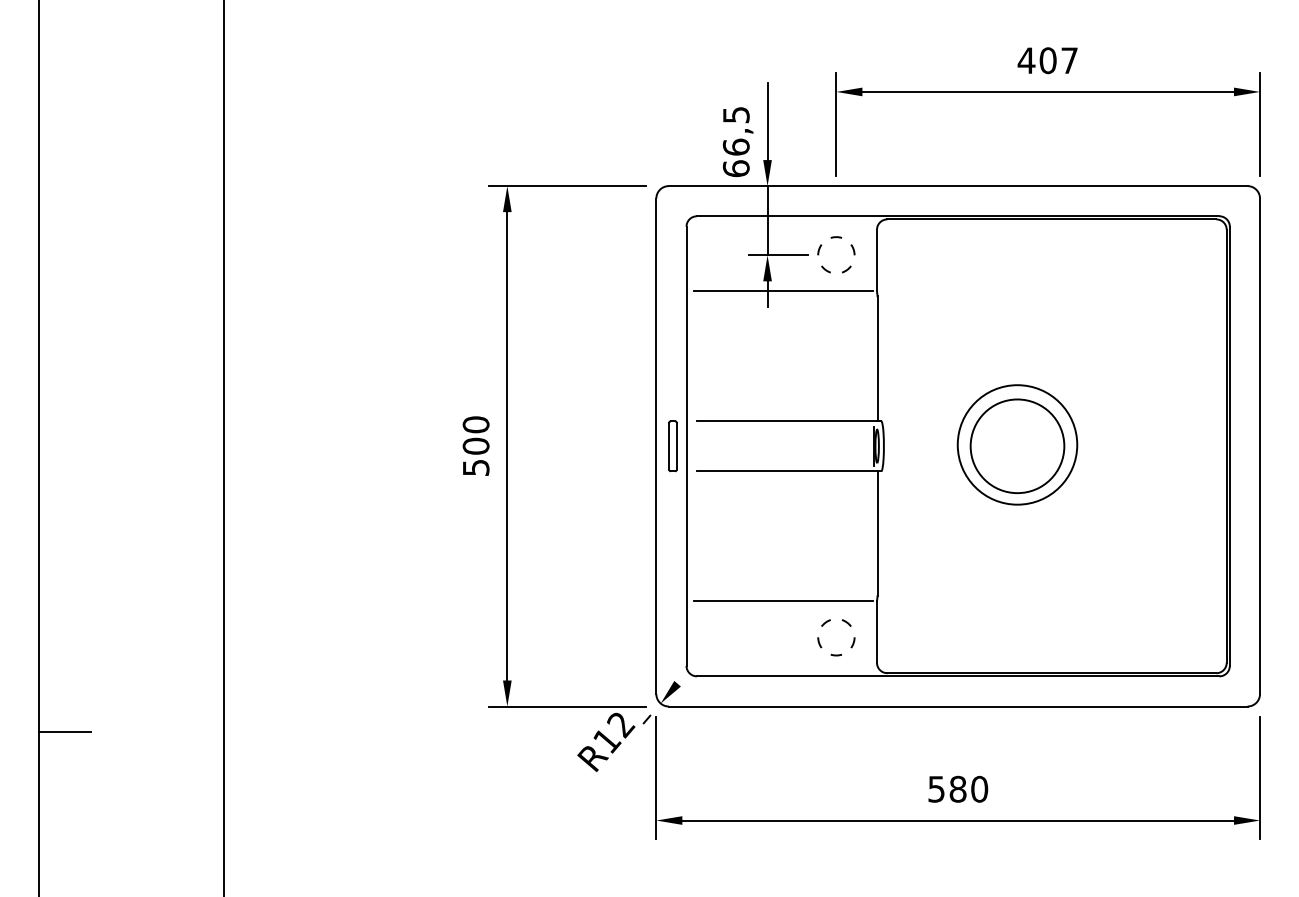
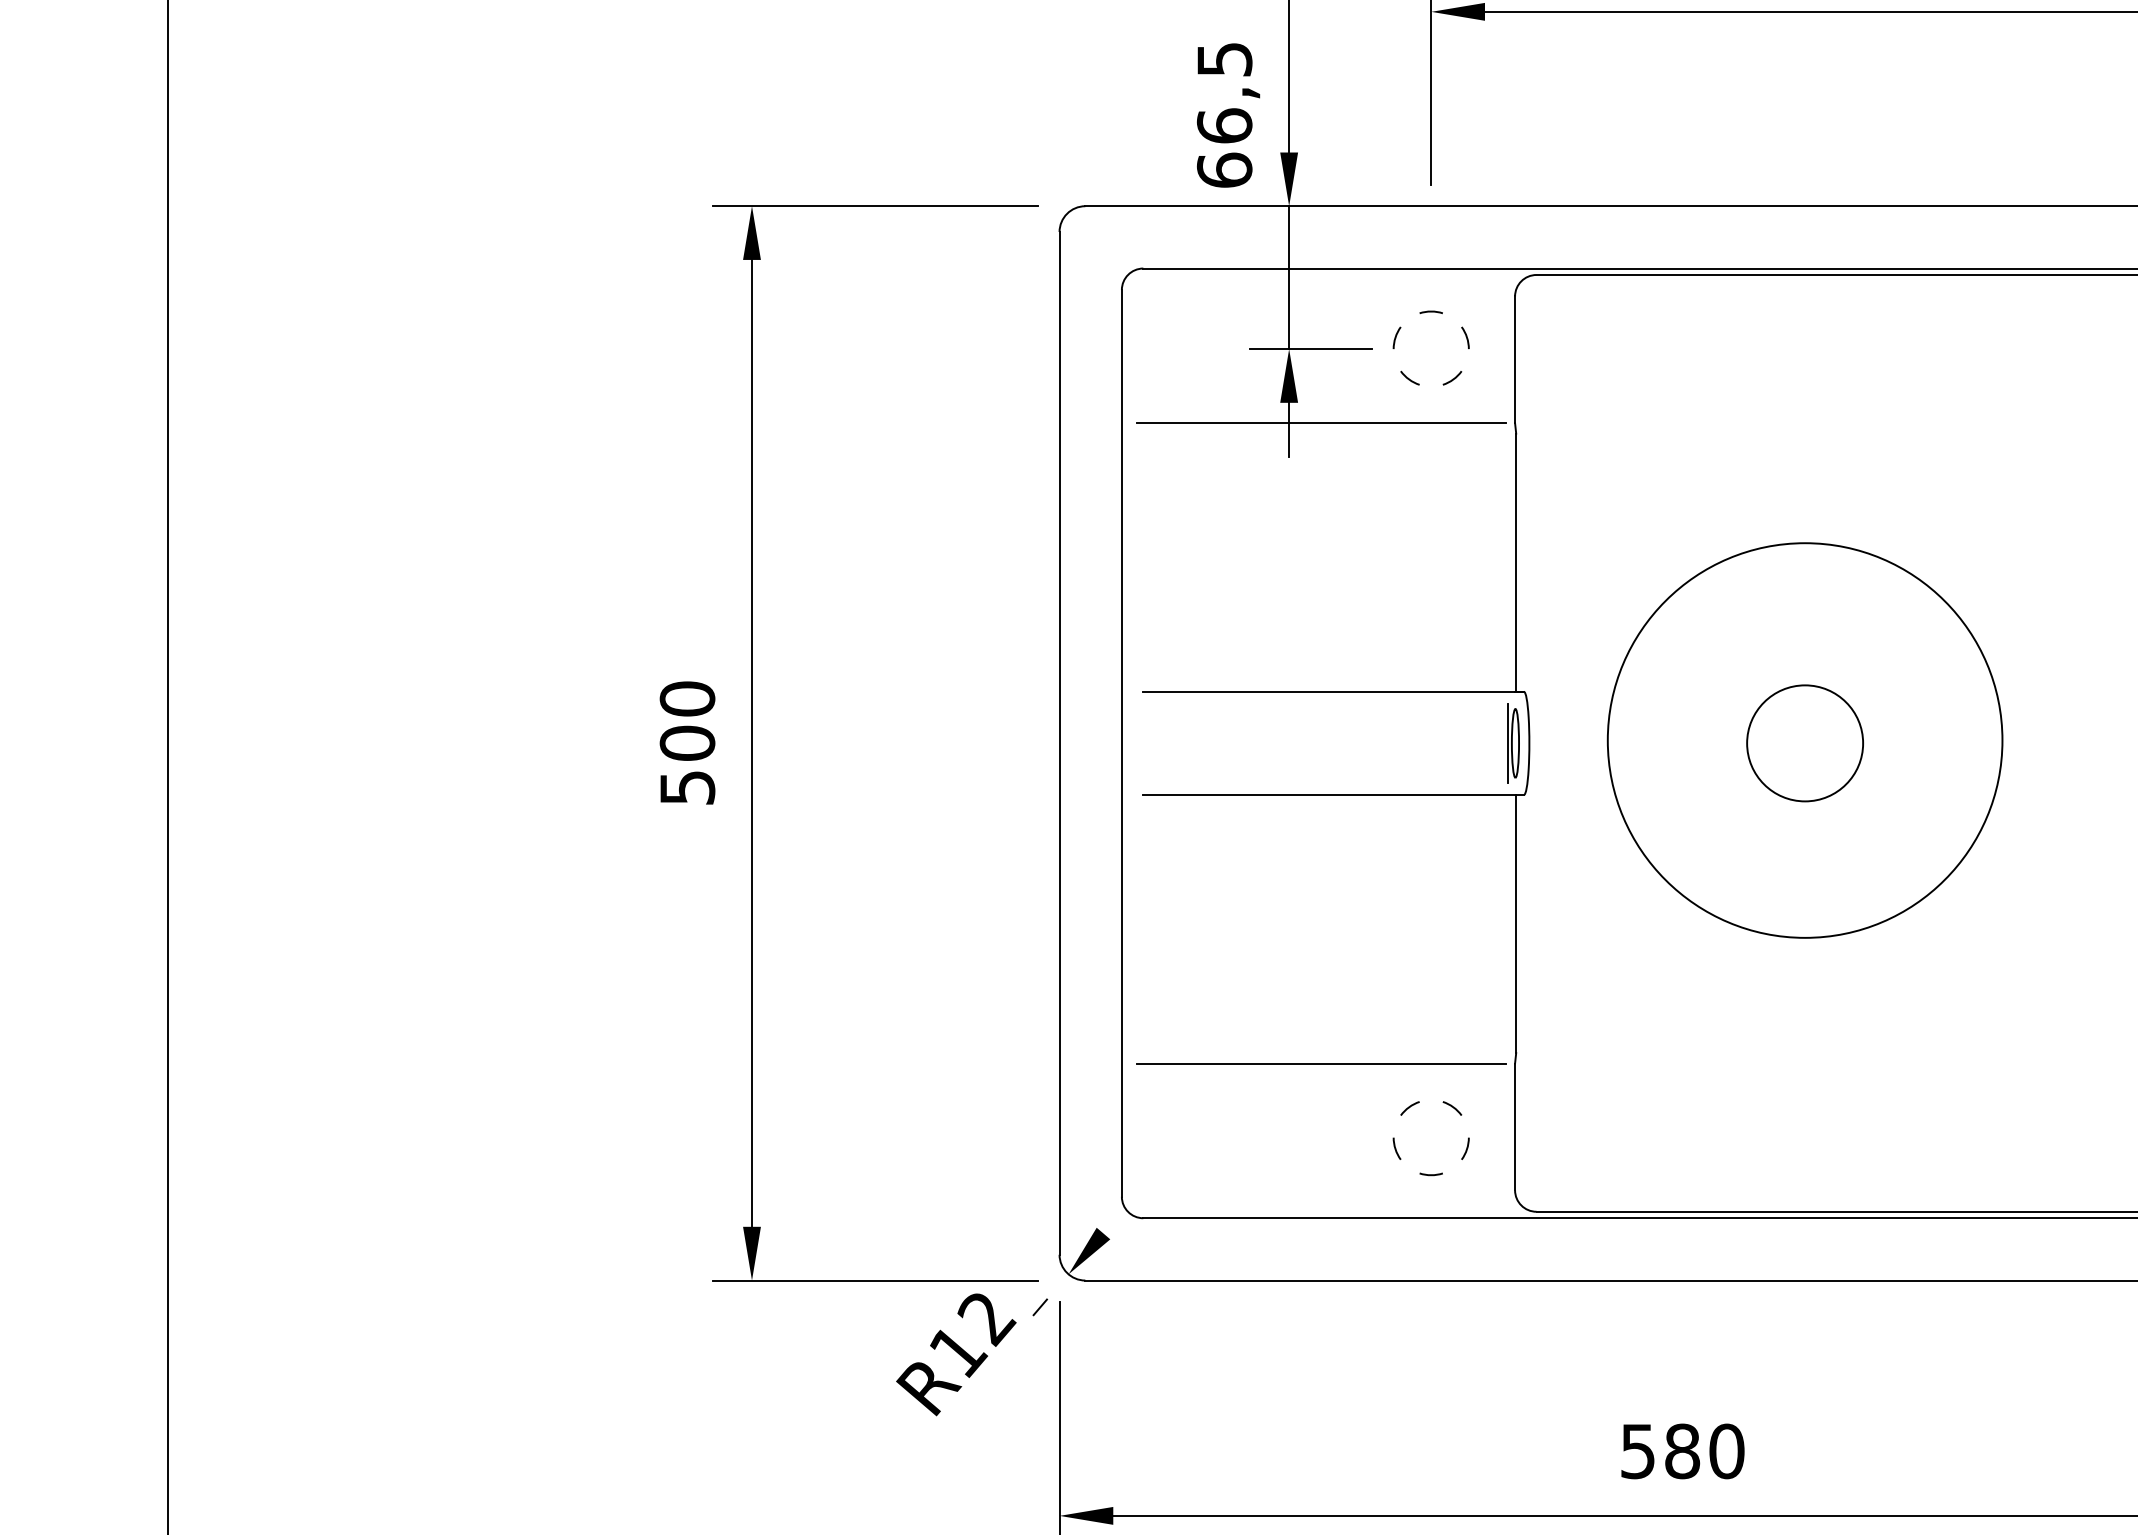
circle: (1017, 444) -> (1805, 739), size x1.6
part: (672, 446) -> (1092, 743), removed
circle: (1017, 446) -> (1805, 743), size x0.6

